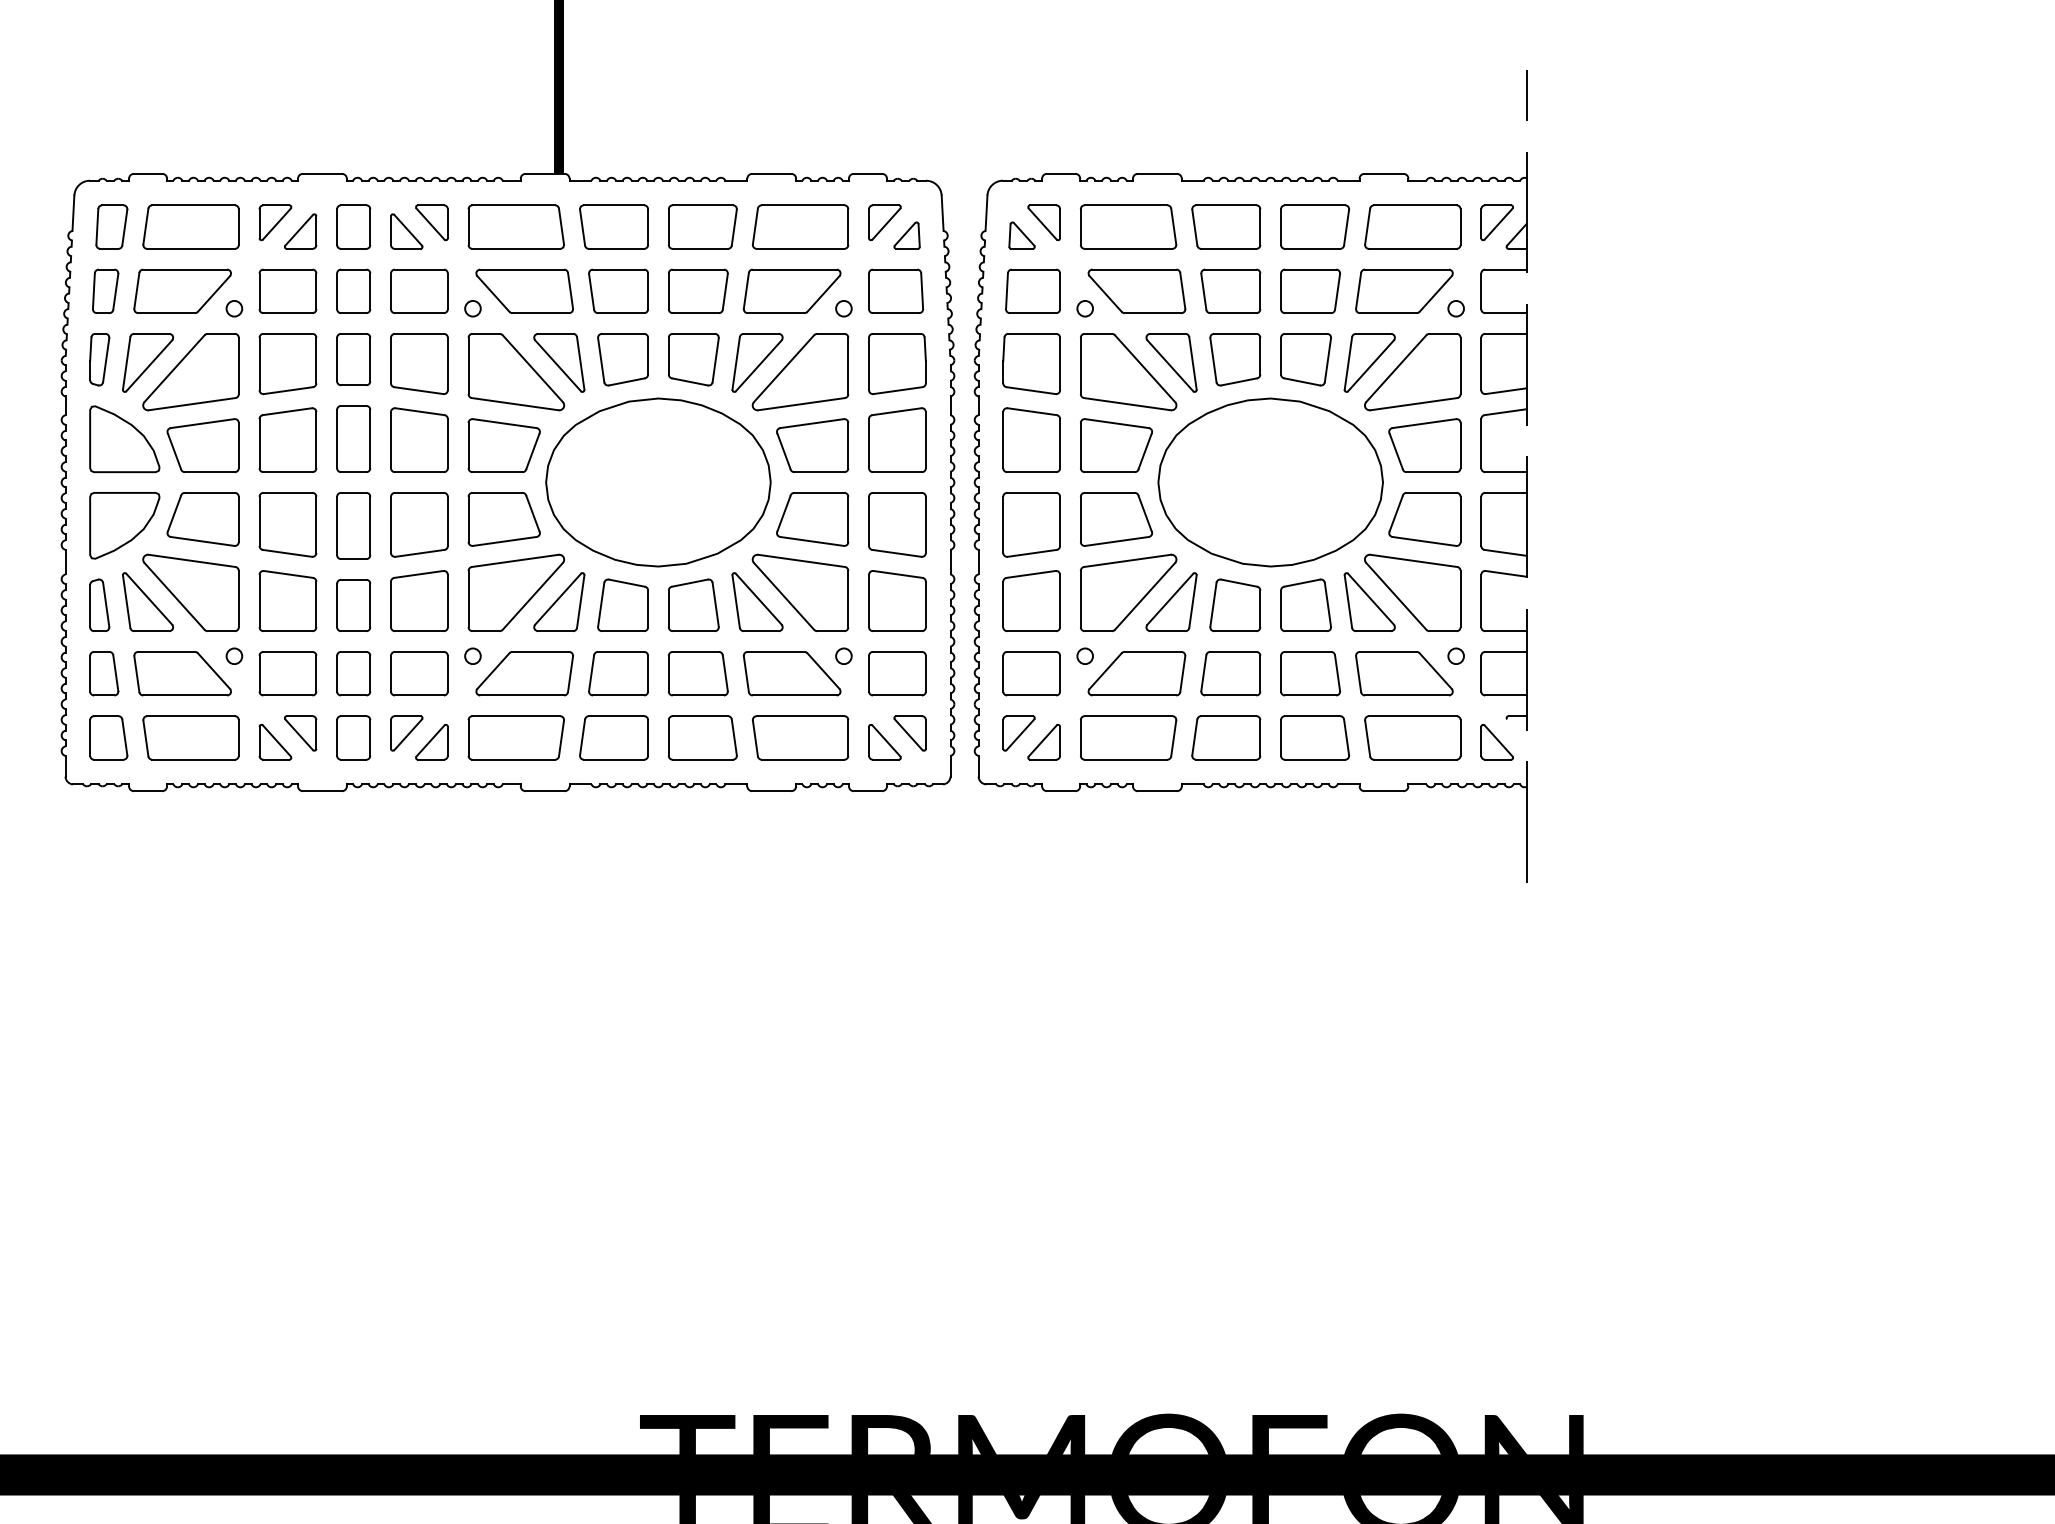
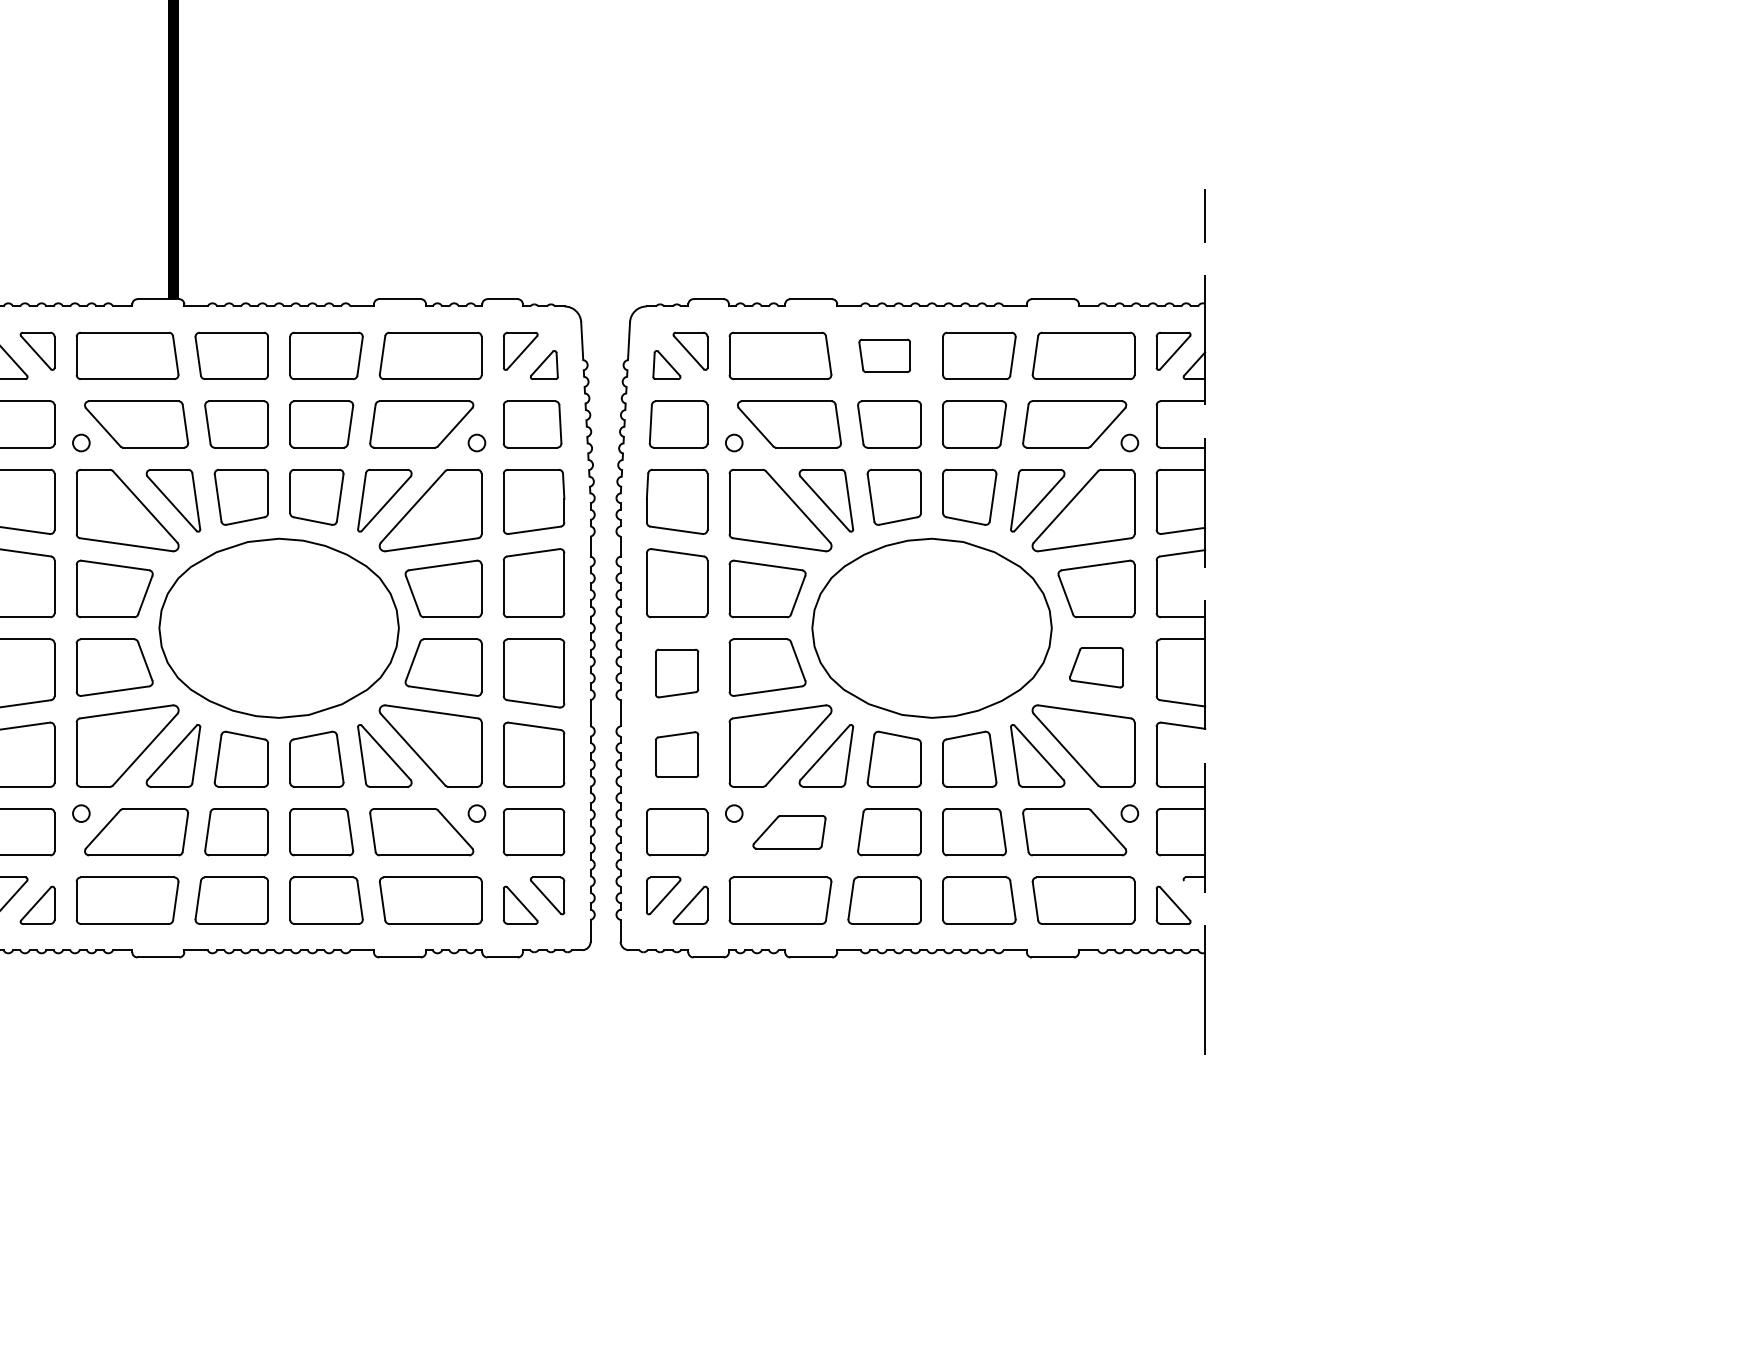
part: (1226, 226) -> (884, 355), size x0.7
part: (1424, 519) -> (1096, 667), size x0.7
part: (1031, 524) -> (676, 673), size x0.7
part: (1031, 600) -> (676, 754), size x0.7
part: (1136, 673) -> (788, 831), size x0.7

